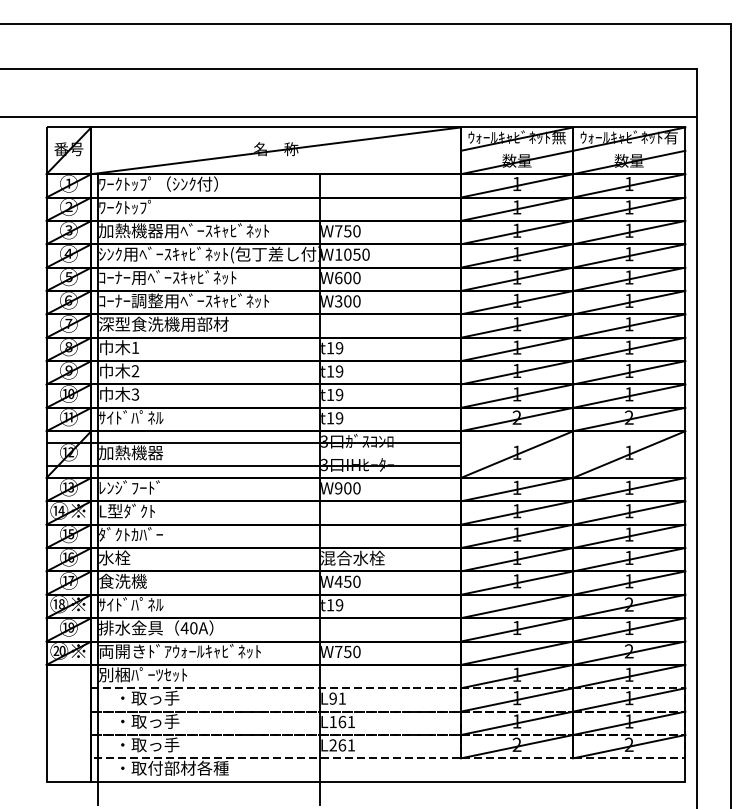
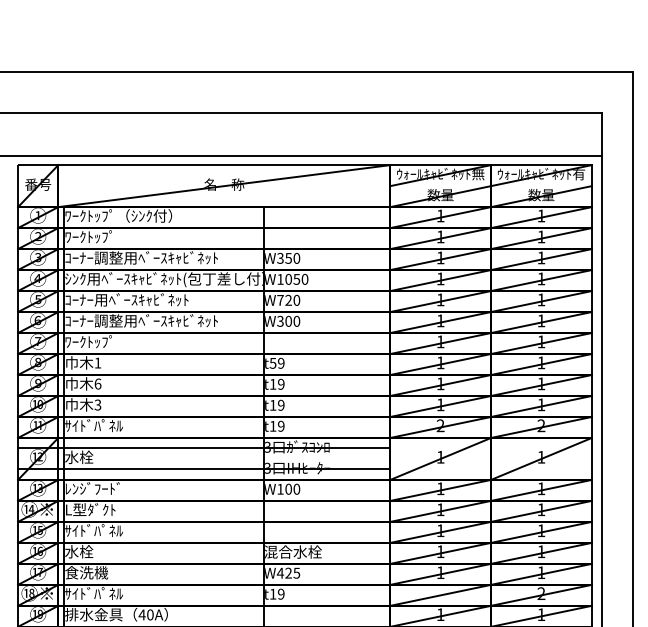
text: (131, 230) -> (94, 257), 加熱機器用ﾍﾞｰｽｷｬﾋﾞﾈｯﾄ -> ｺｰﾅｰ調整用ﾍﾞｰｽｷｬﾋﾞﾈｯﾄ
text: (338, 231) -> (280, 258), W750 -> W350
text: (343, 277) -> (284, 299), W600 -> W720
text: (163, 323) -> (123, 341), 深型食洗機用部材 -> ﾜｰｸﾄｯﾌﾟ
text: (330, 348) -> (273, 363), t19 -> t59
text: (135, 371) -> (97, 384), 2 -> 6
text: (131, 452) -> (94, 457), 加熱機器 -> 水栓
text: (338, 488) -> (280, 489), W900 -> W100
text: (131, 534) -> (94, 530), ﾀﾞｸﾄｶﾊﾞｰ -> ｻｲﾄﾞﾊﾟﾈﾙ
text: (352, 581) -> (292, 572), W450 -> W425

